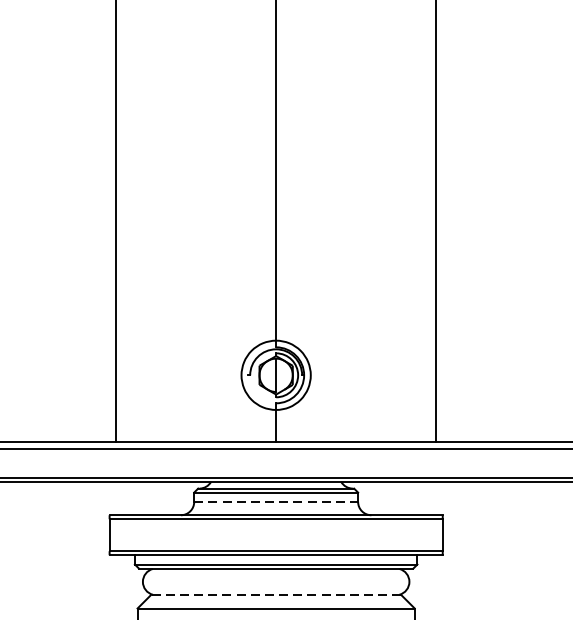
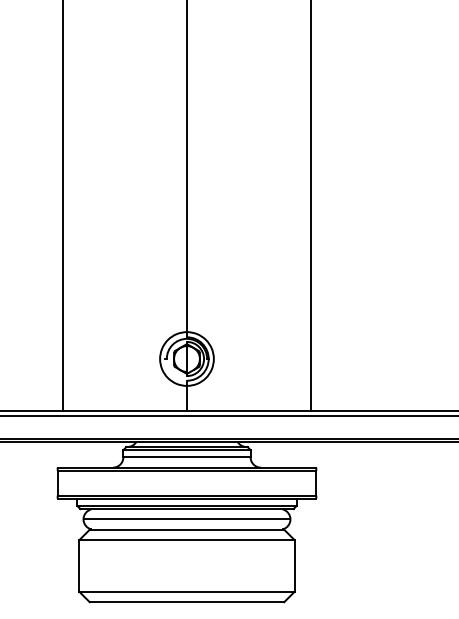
line: (275, 502) -> (186, 457), dashed -> solid
line: (275, 581) -> (186, 519), added
line: (275, 594) -> (186, 529), dashed -> solid

